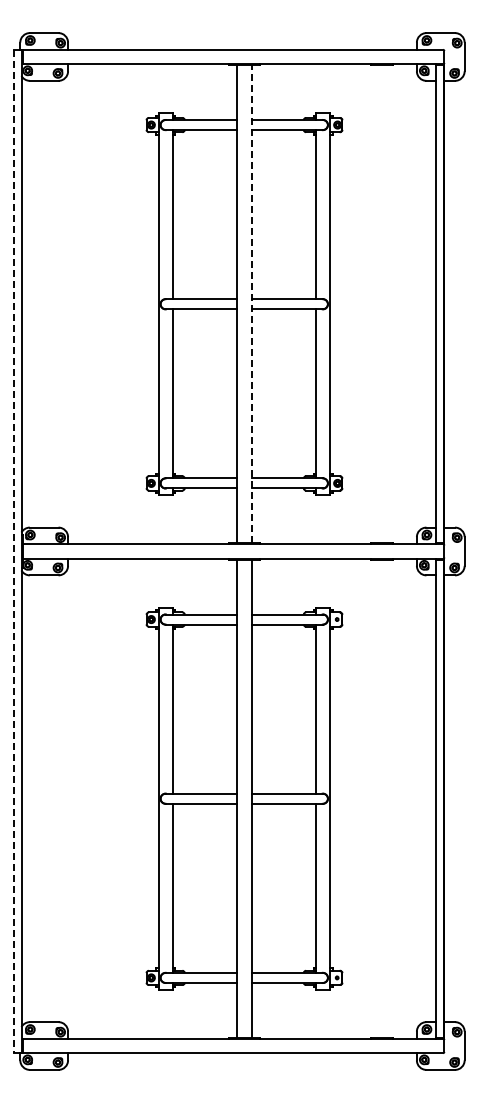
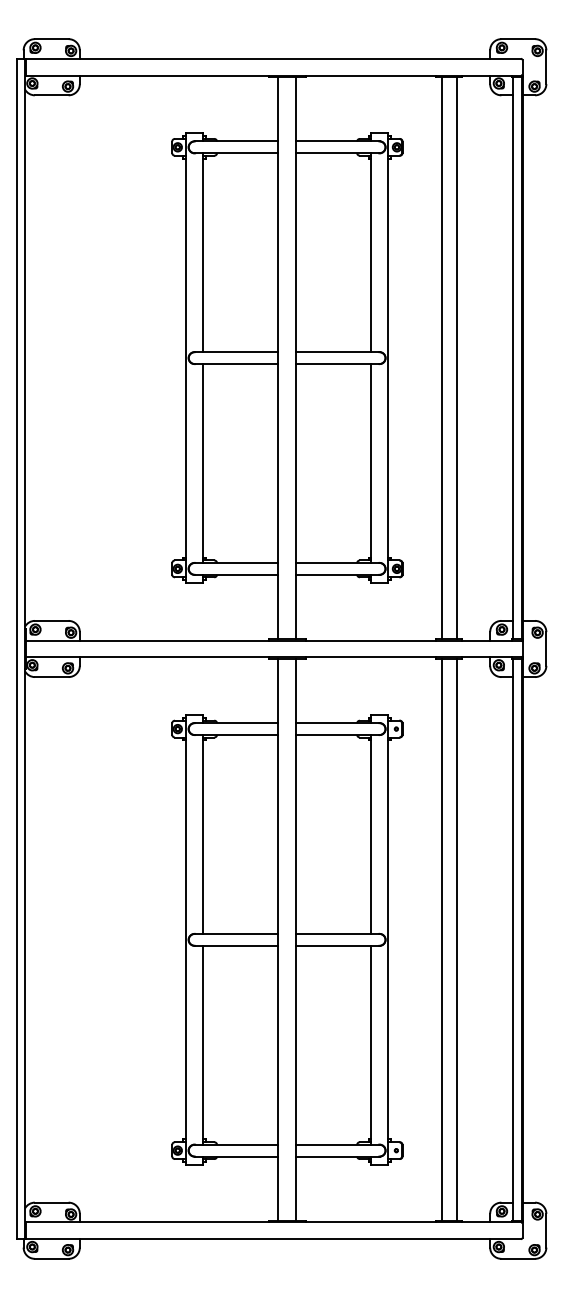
line: (252, 304) -> (296, 358), dashed -> solid
line: (375, 304) -> (441, 358), added
line: (388, 304) -> (456, 358), added
line: (14, 551) -> (16, 649), dashed -> solid
line: (375, 798) -> (441, 939), added
line: (388, 798) -> (456, 939), added

